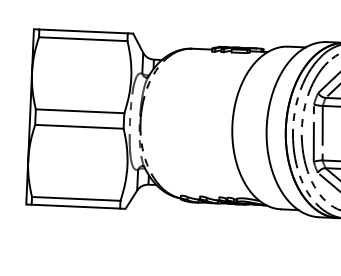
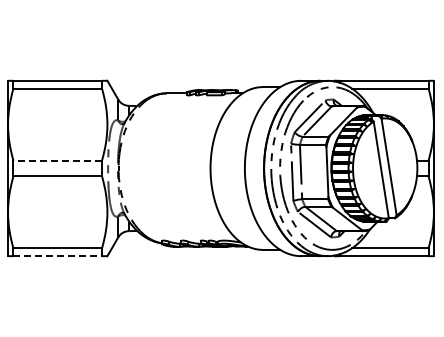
line: (79, 111) -> (57, 160), solid -> dashed
line: (76, 207) -> (58, 256), solid -> dashed

